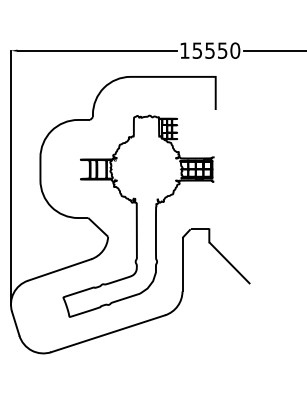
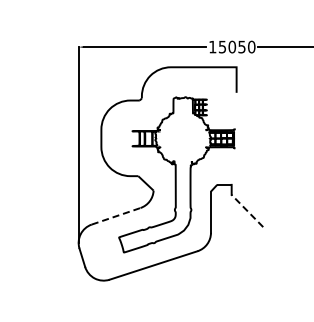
text: (210, 49) -> (232, 46), 15550 -> 15050
line: (229, 263) -> (247, 211), solid -> dashed
line: (60, 270) -> (116, 216), solid -> dashed

